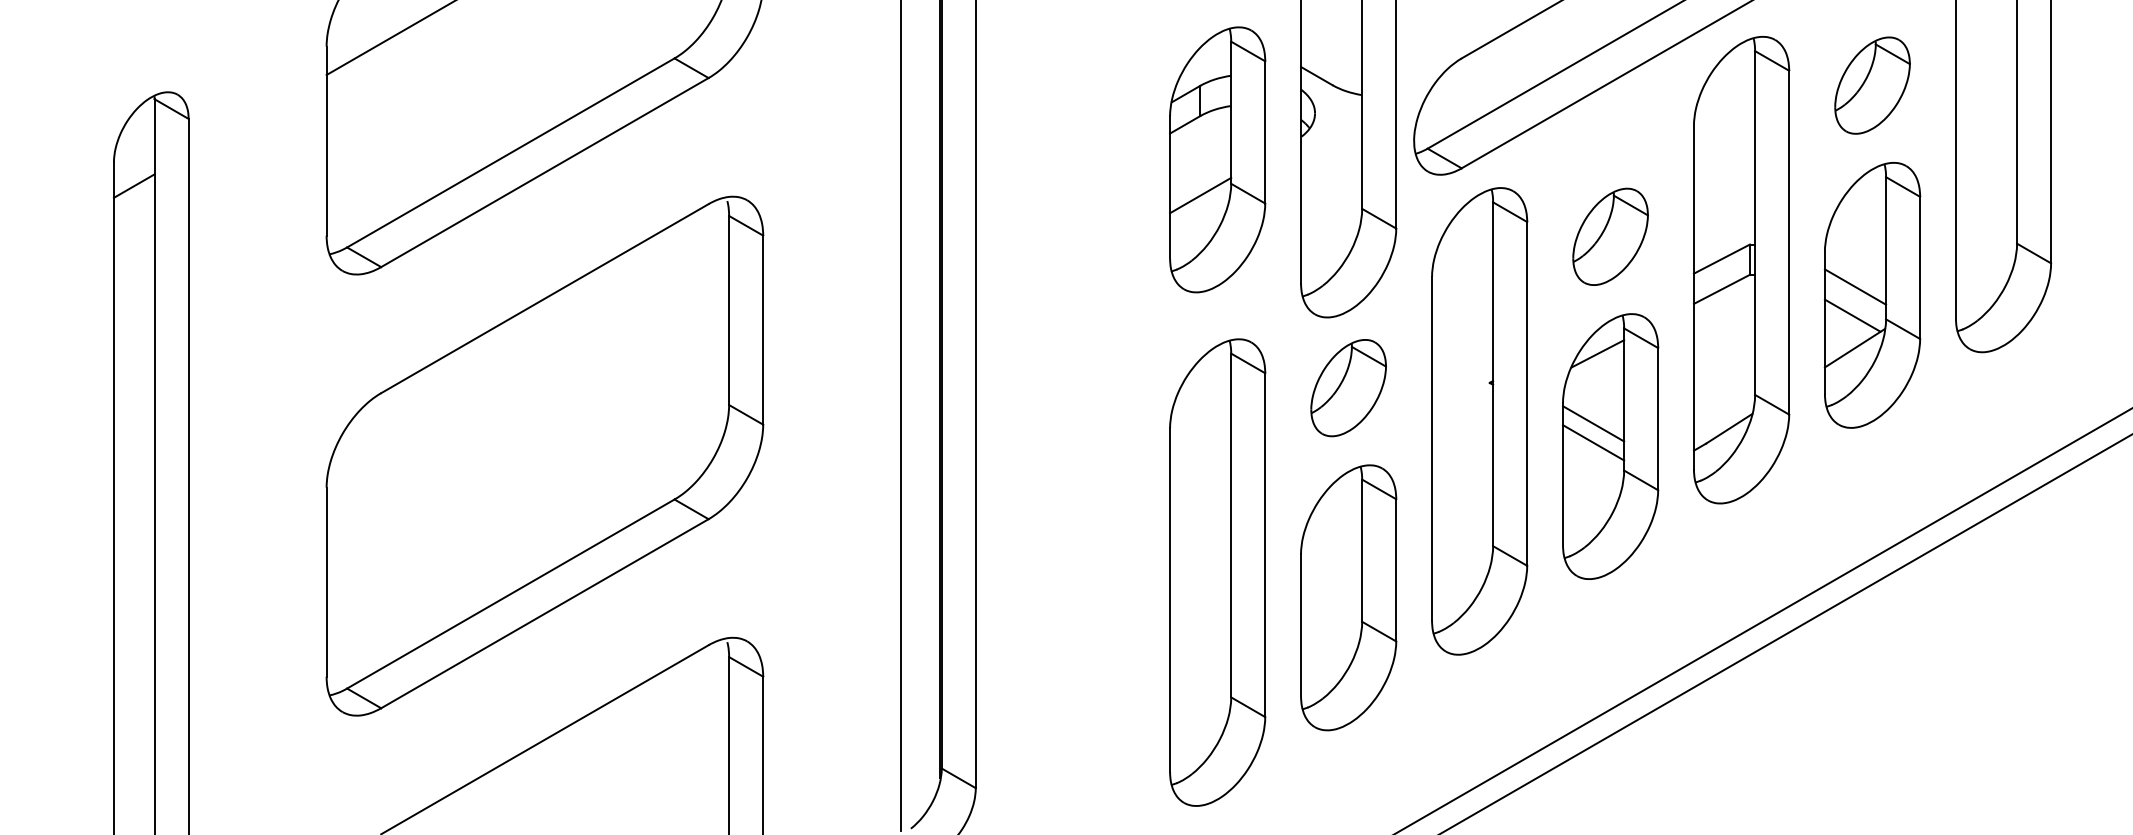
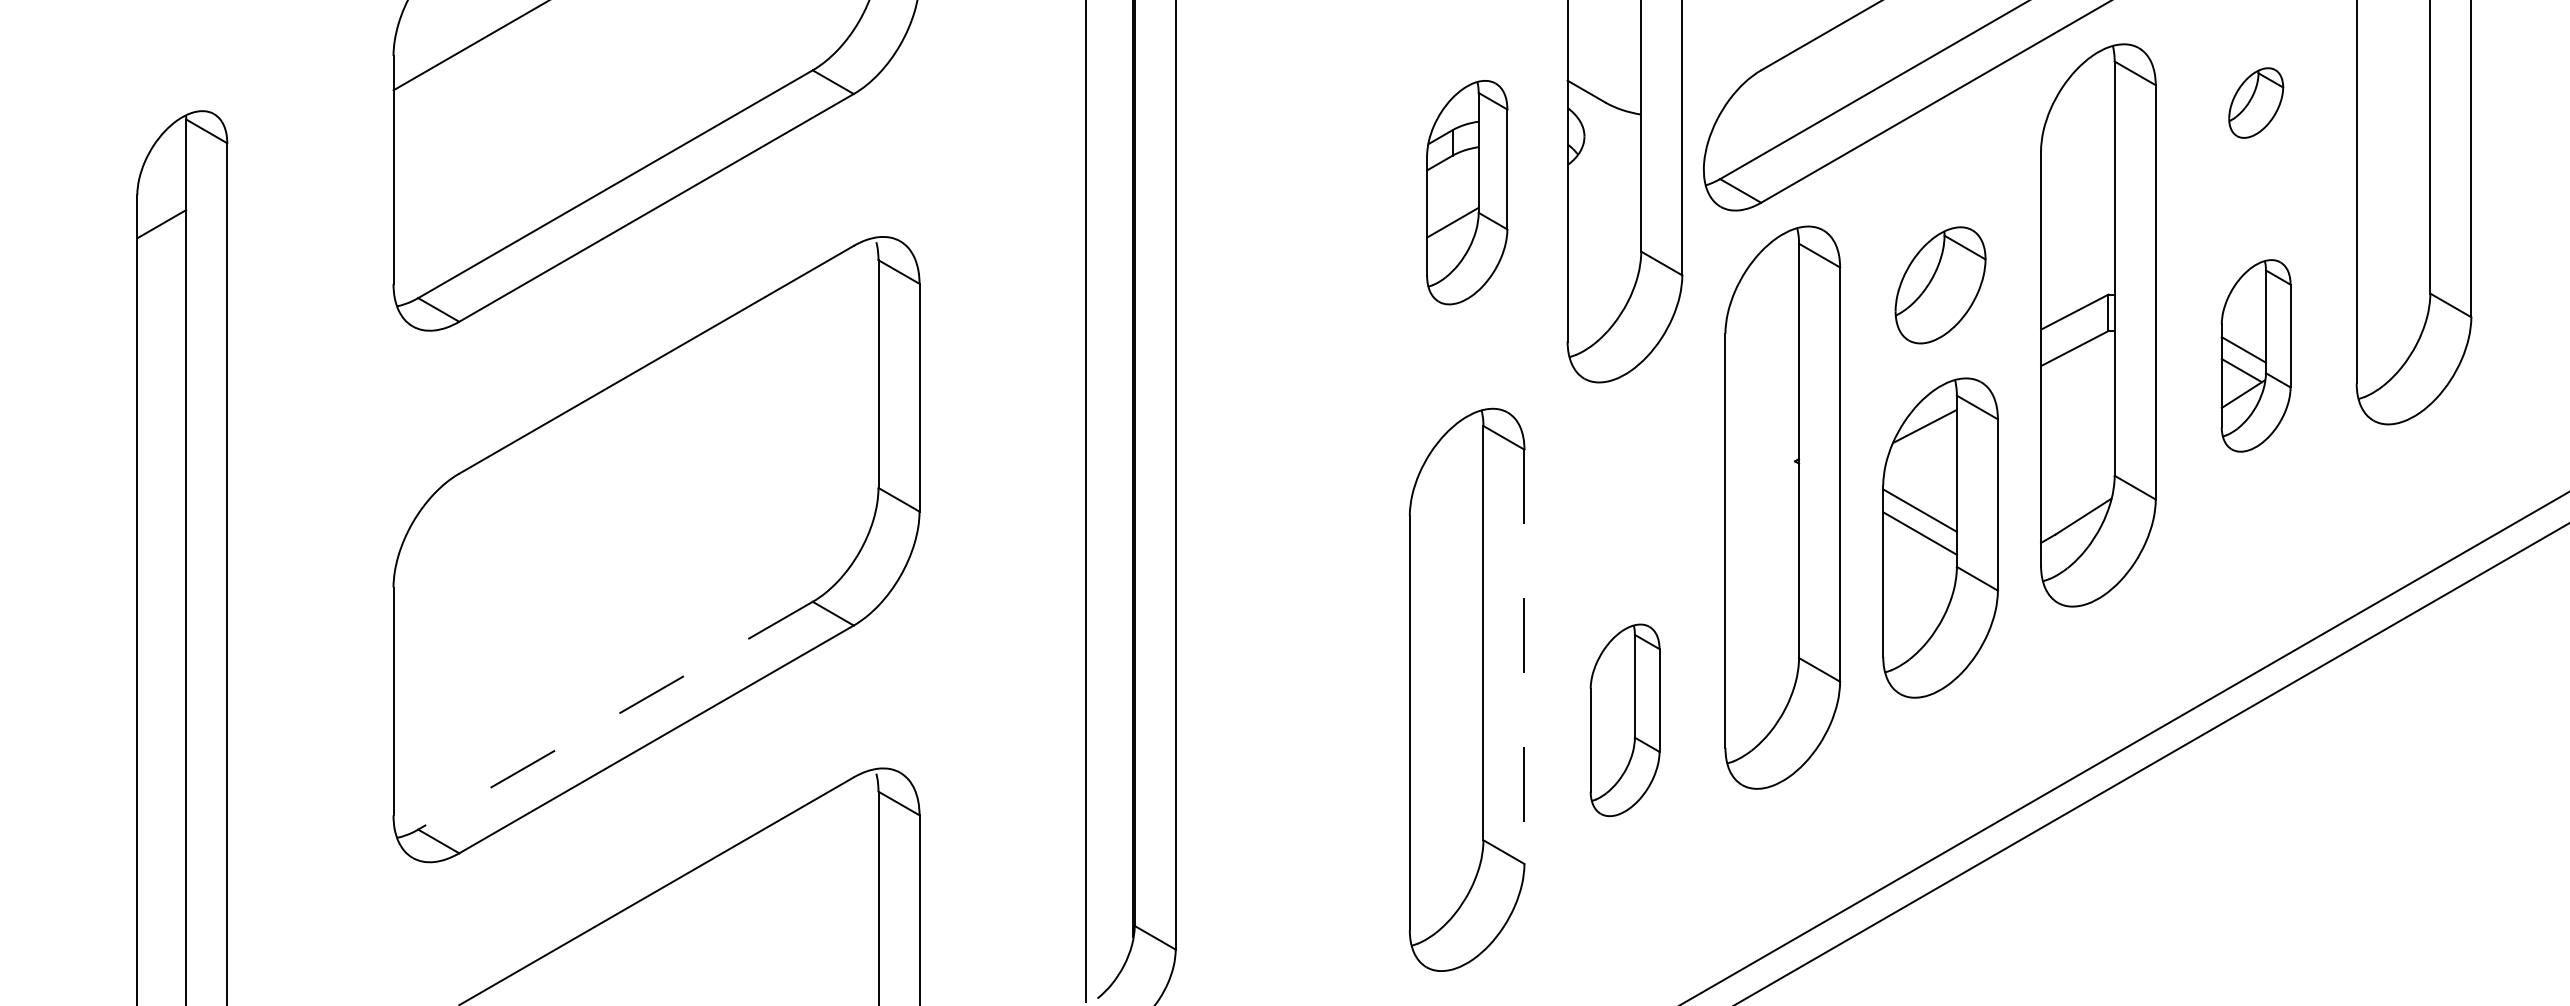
part: (1872, 85) -> (2256, 102), size x0.6
part: (1217, 159) -> (1466, 192), size x0.7
part: (1872, 295) -> (2256, 356), size x0.6
part: (1348, 388) -> (1624, 468), removed
line: (1265, 545) -> (1524, 657), solid -> dashed
line: (510, 594) -> (615, 716), solid -> dashed
part: (1348, 597) -> (1624, 719), size x0.6

